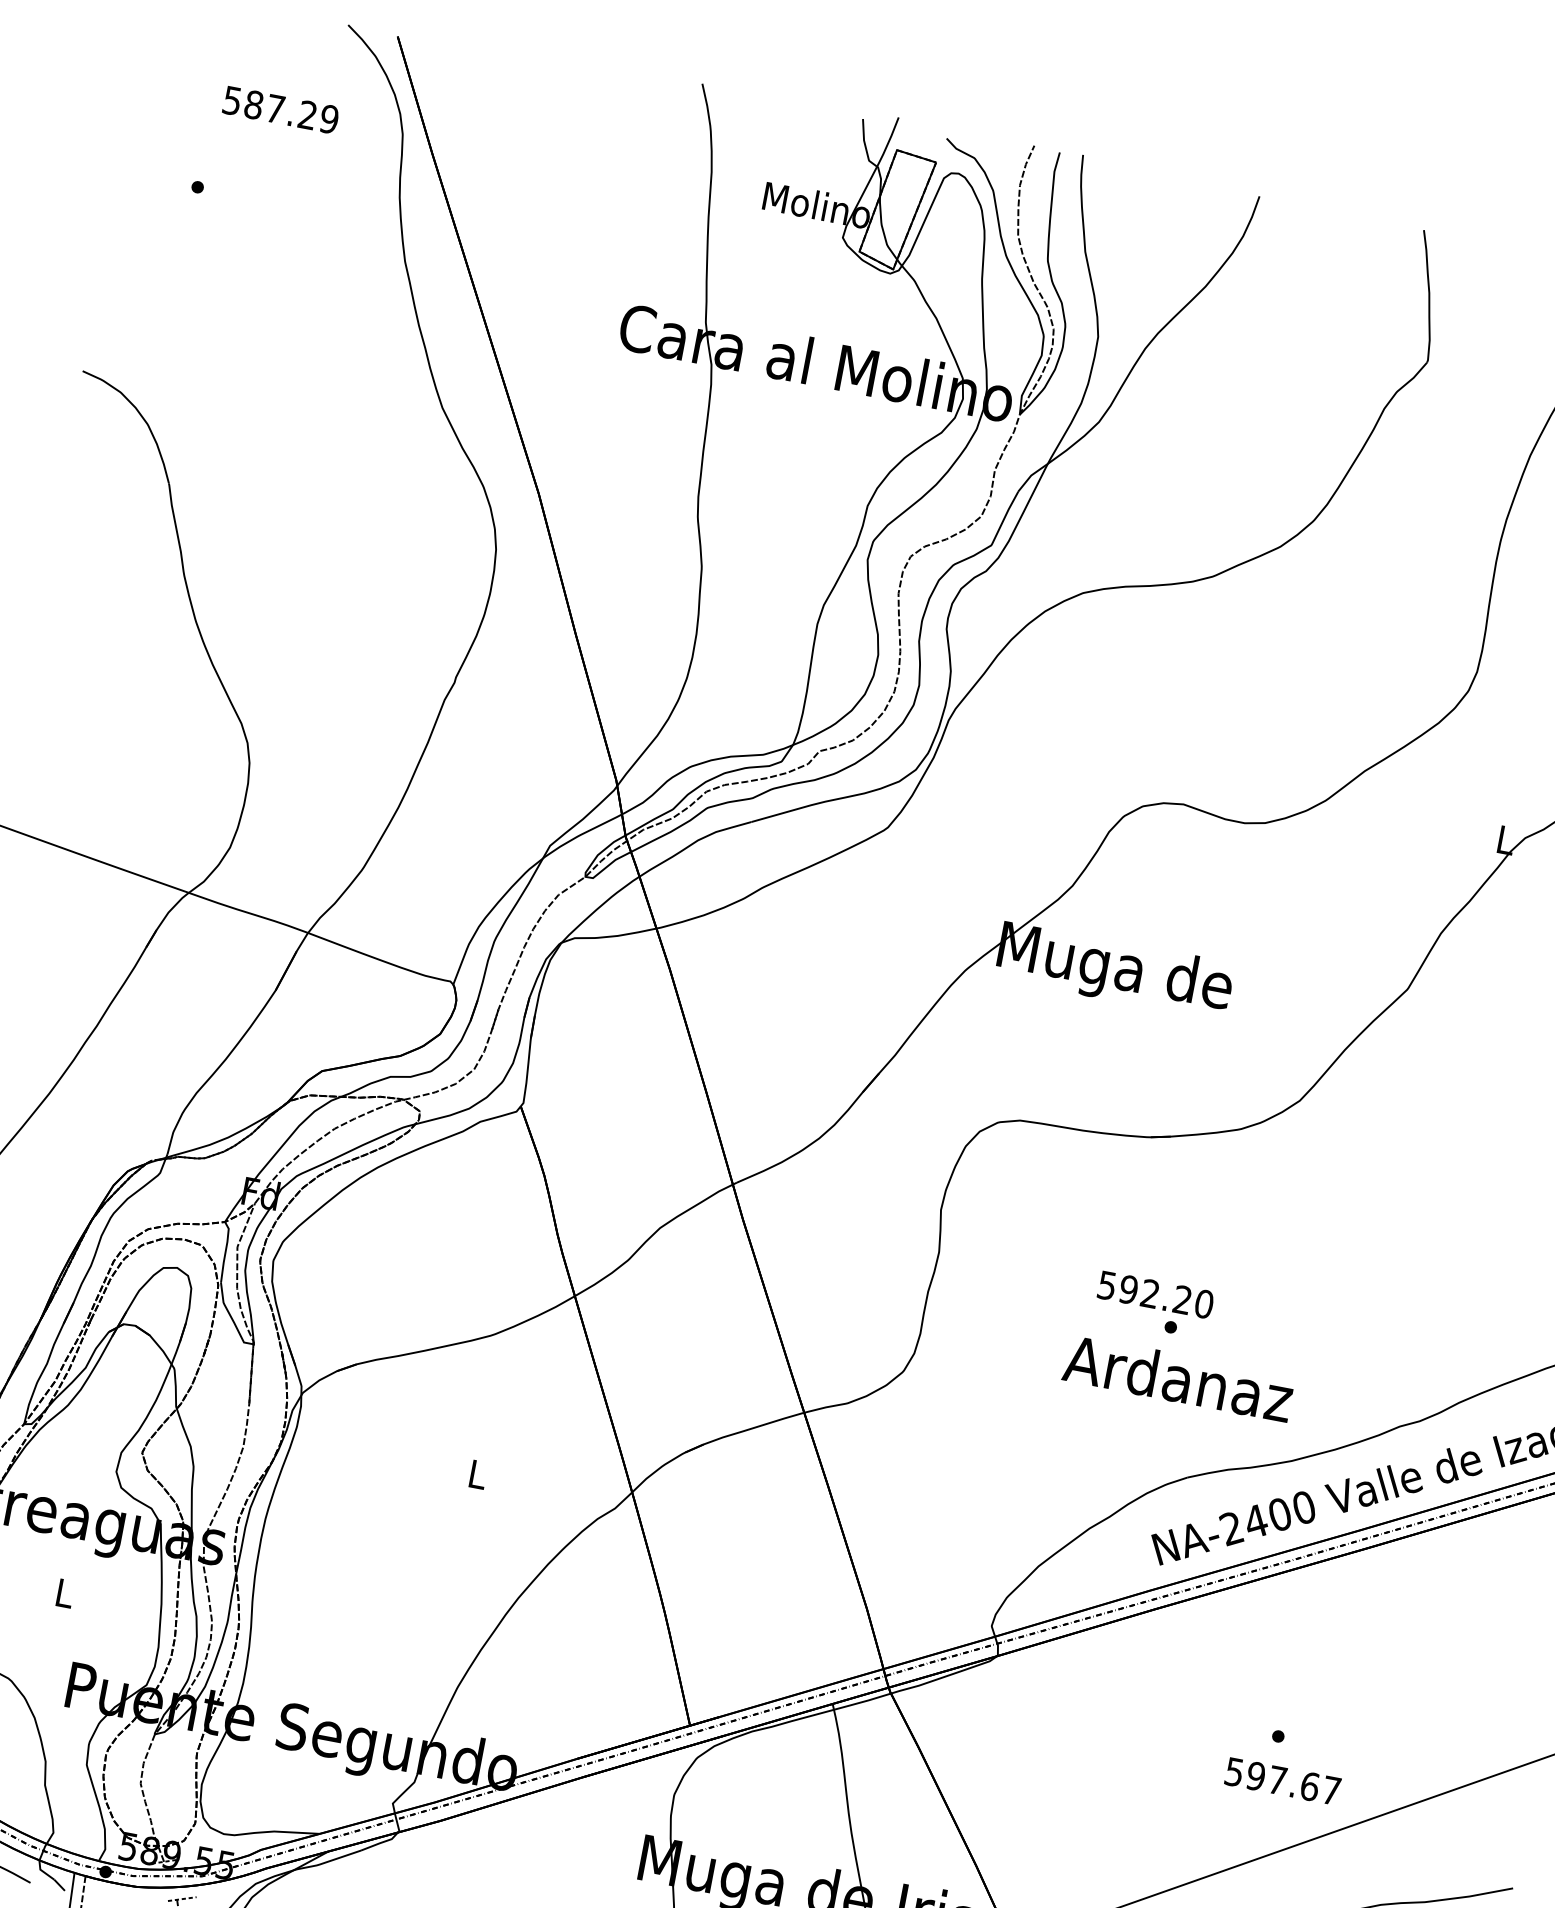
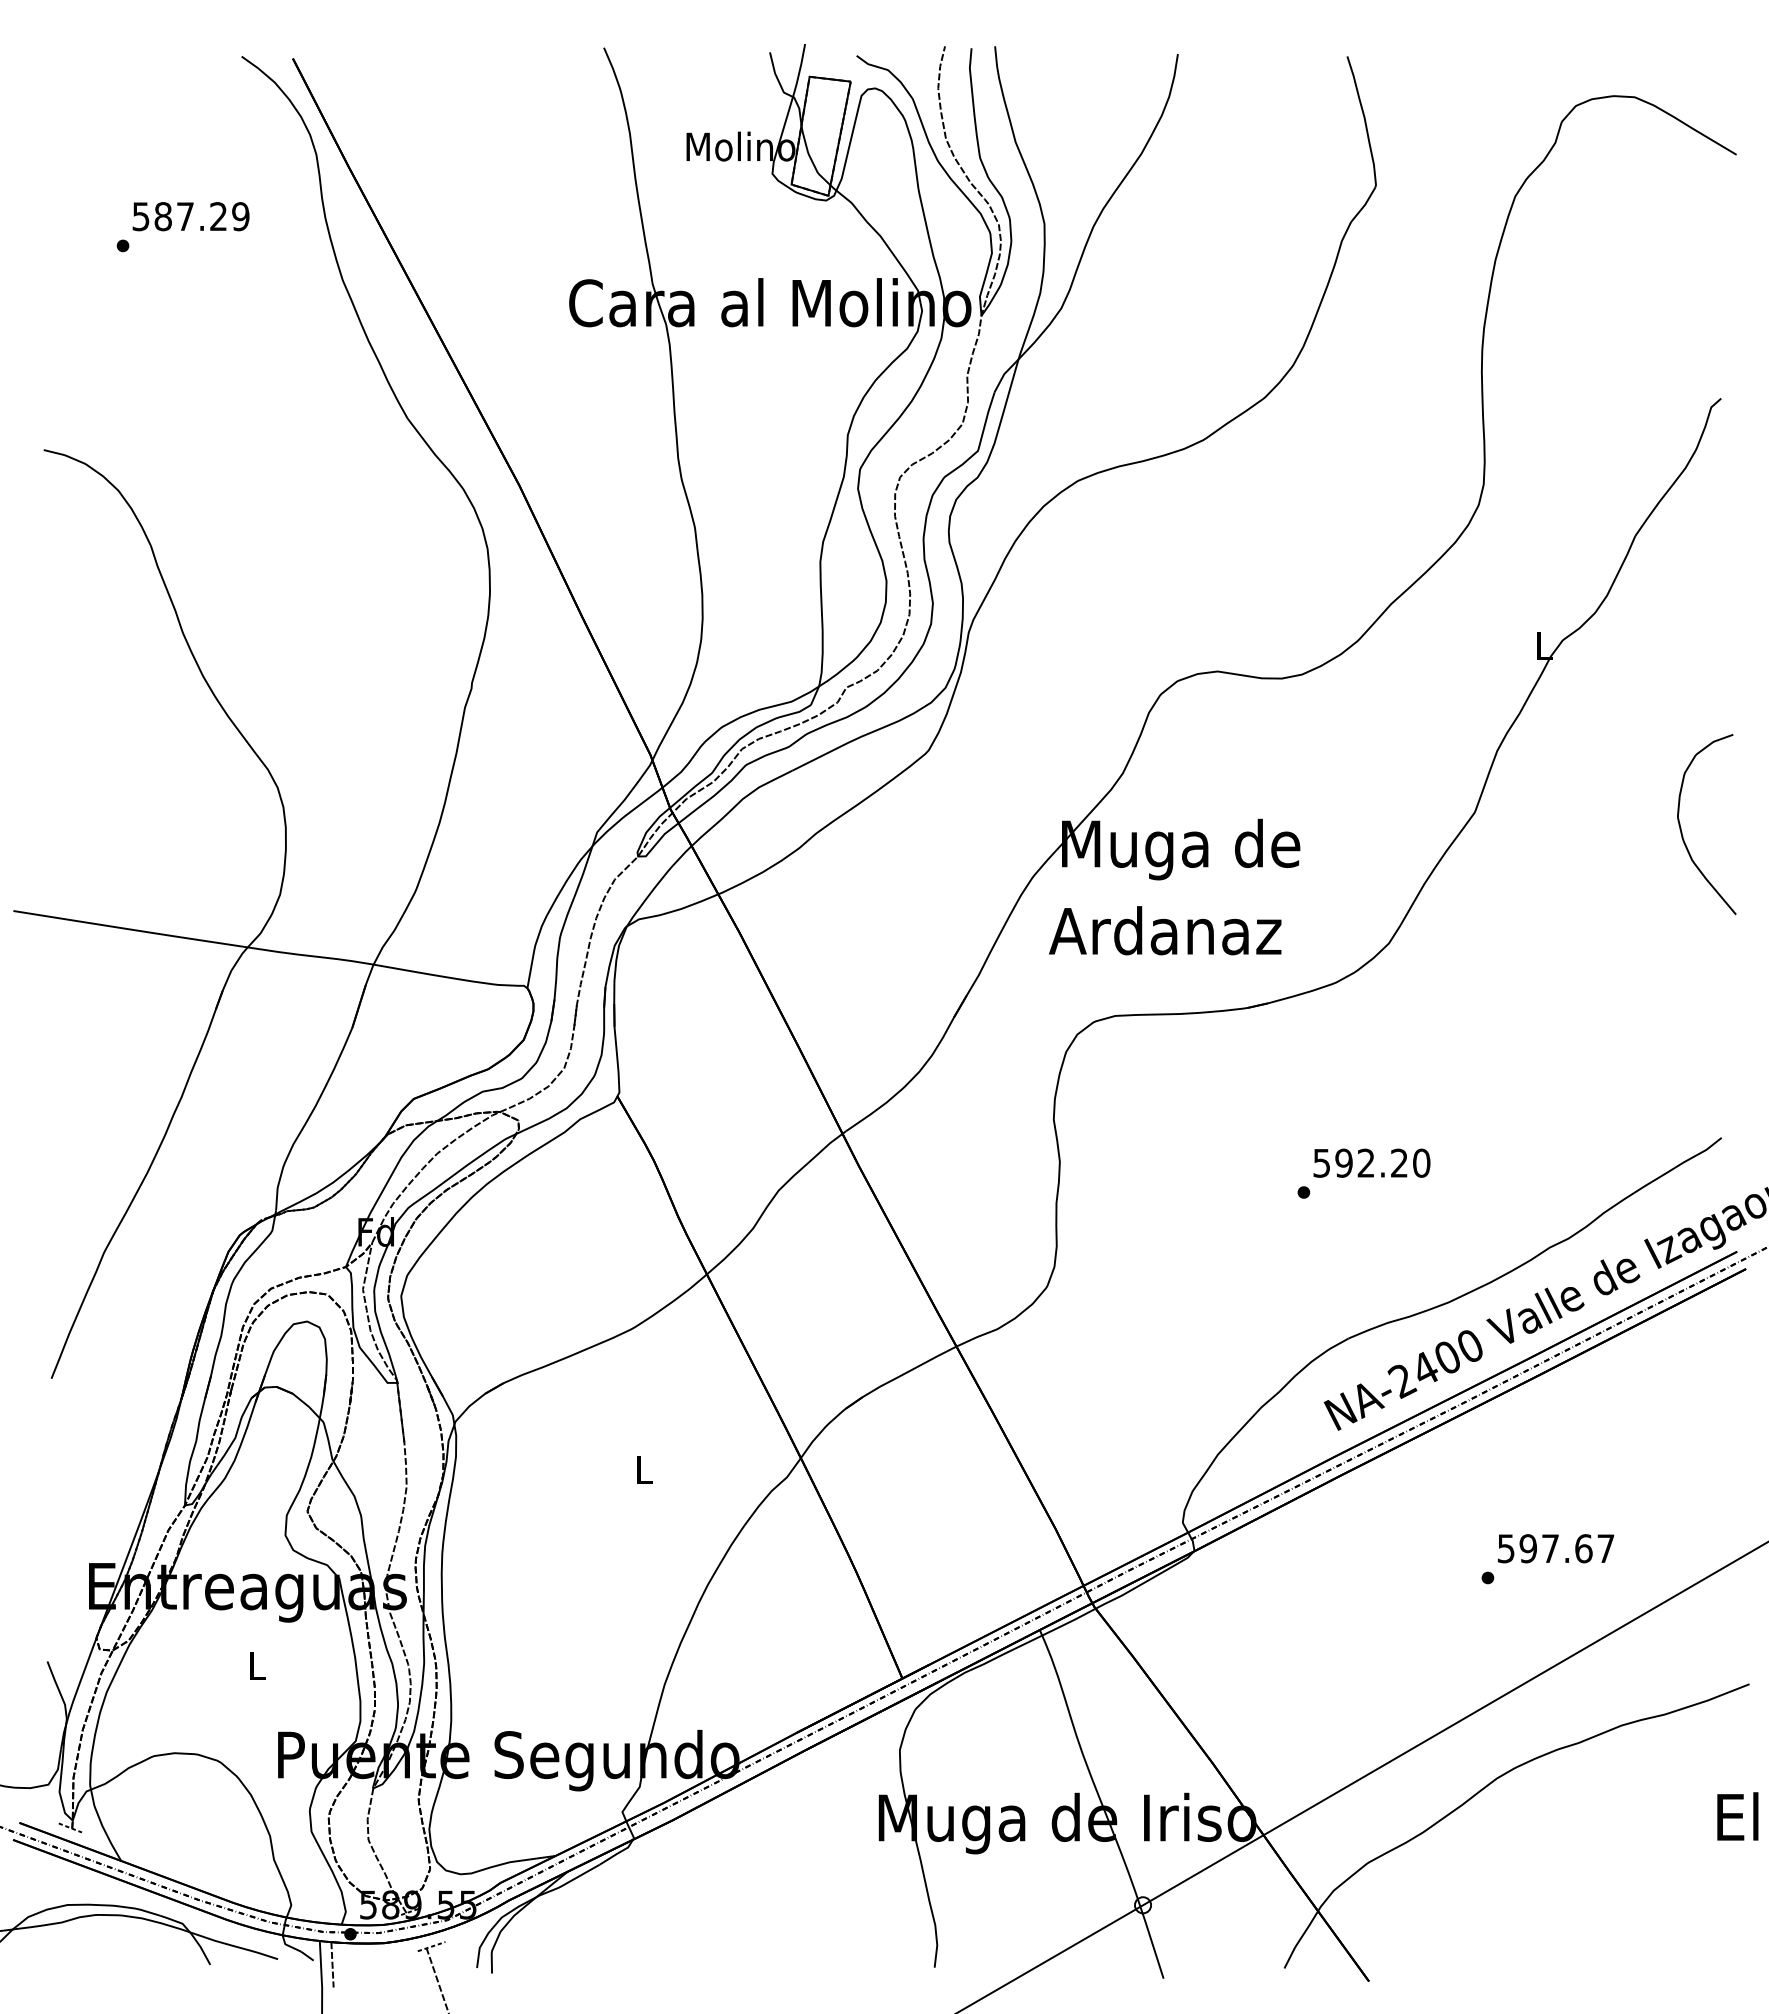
text: (280, 109) -> (190, 216), moved
text: (1155, 1294) -> (1371, 1162), moved
text: (1178, 1378) -> (1165, 930), moved
text: (1283, 1781) -> (1556, 1548), moved

